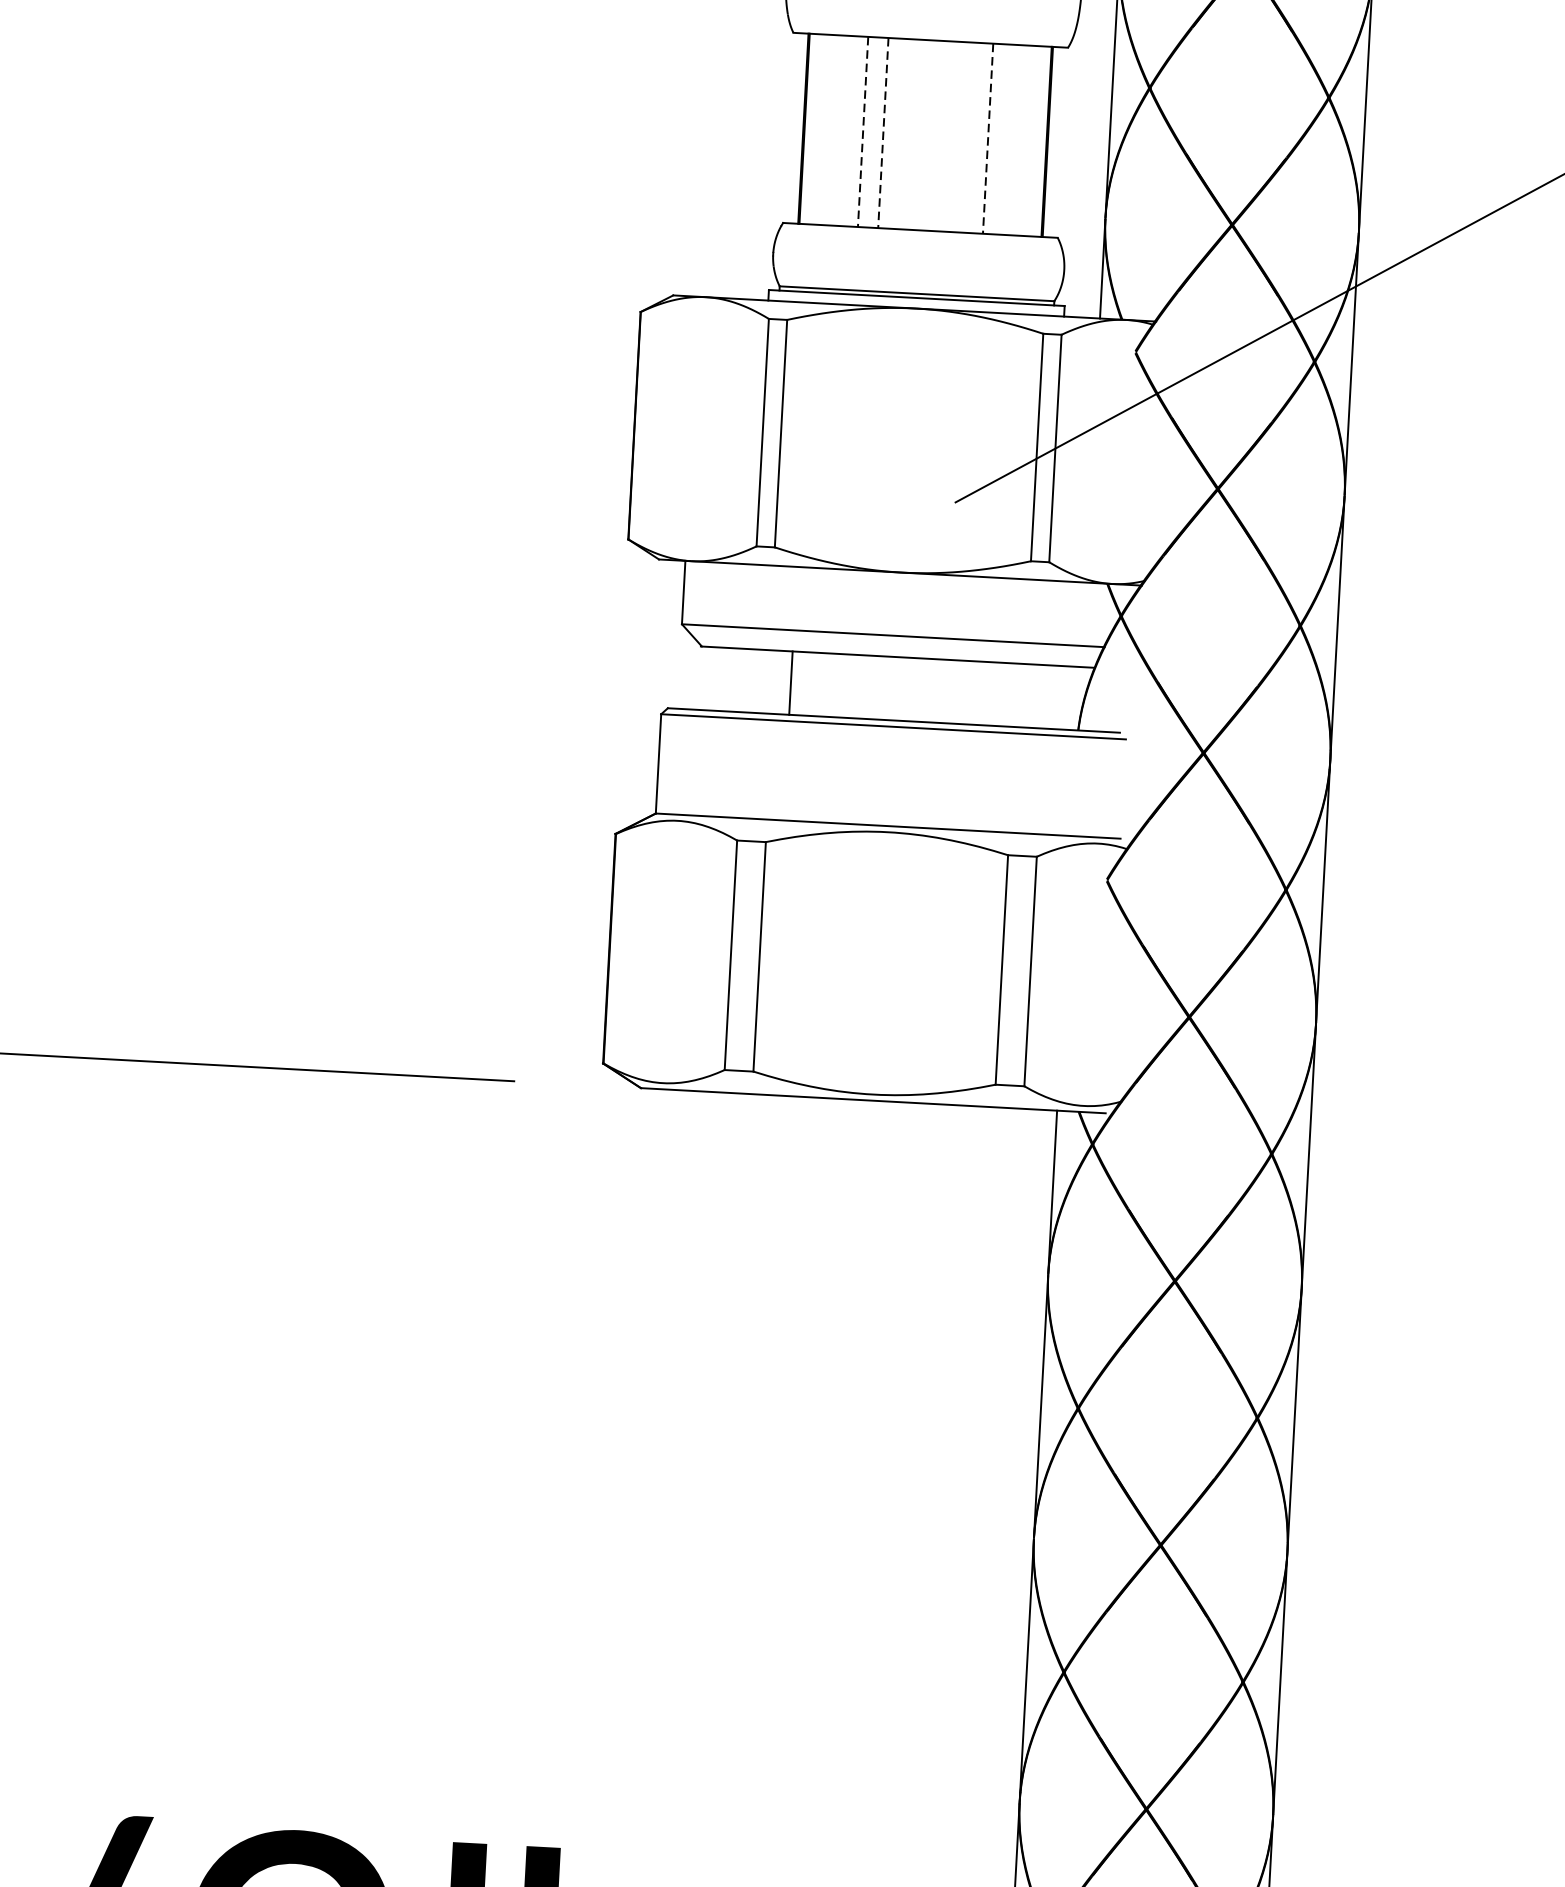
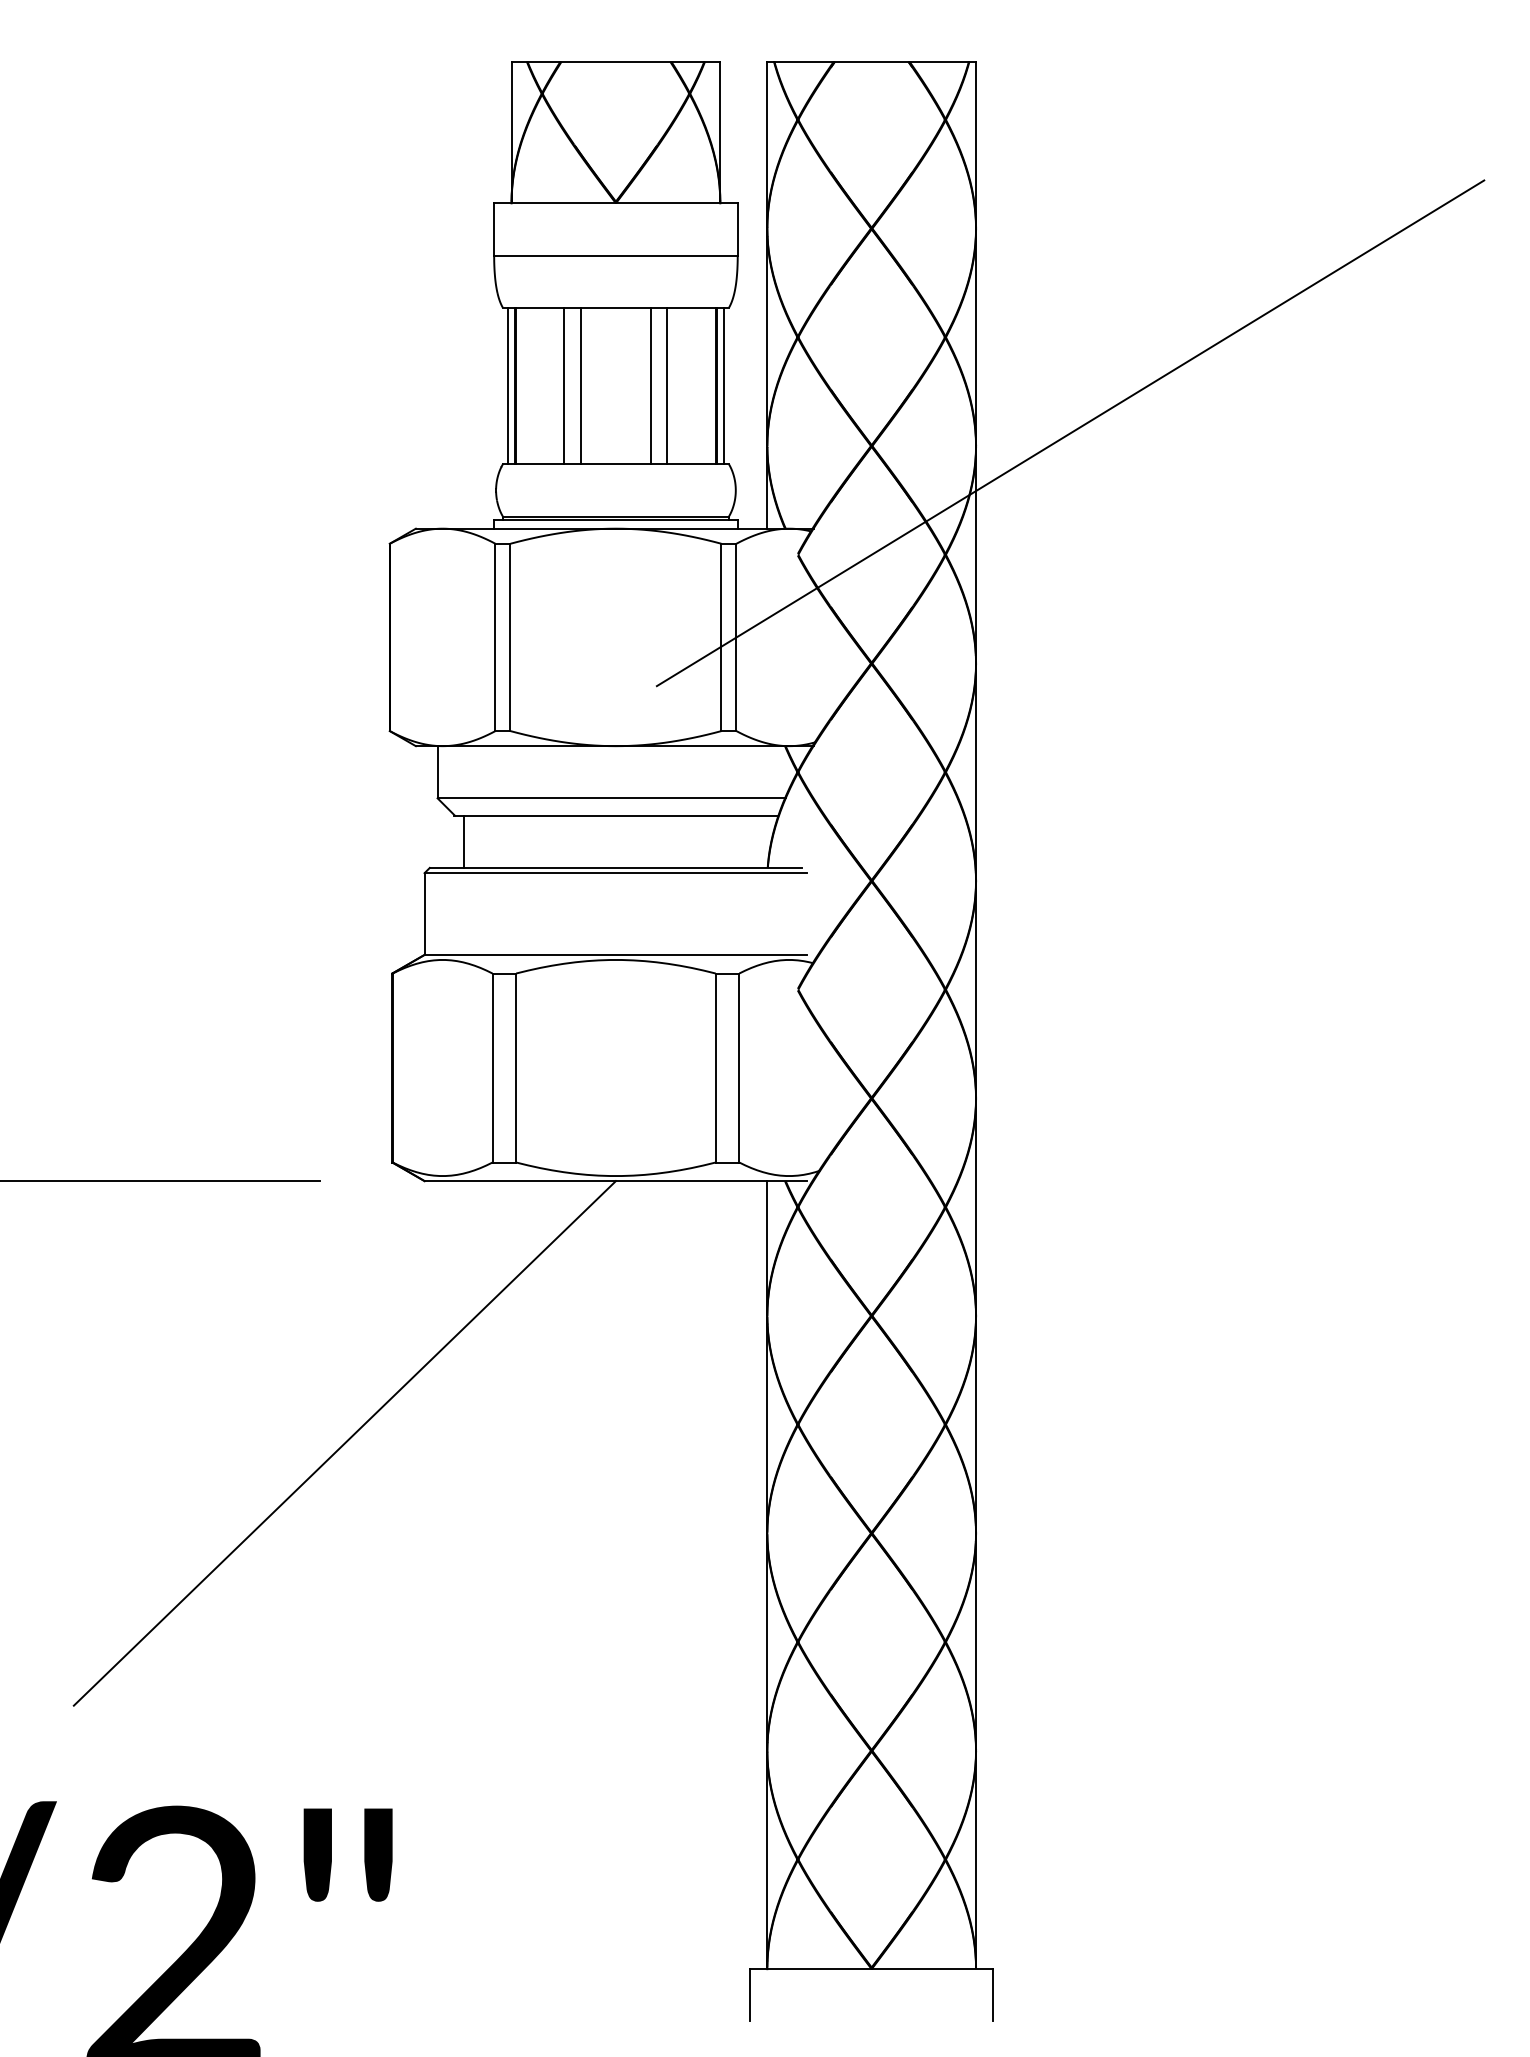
line: (795, 127) -> (508, 385), added
line: (863, 132) -> (564, 386), dashed -> solid
line: (883, 133) -> (581, 386), dashed -> solid
line: (967, 136) -> (650, 385), added
line: (988, 139) -> (667, 386), dashed -> solid
line: (1056, 141) -> (723, 385), added
line: (790, 682) -> (463, 841), moved
line: (526, 1401) -> (344, 1443), added

